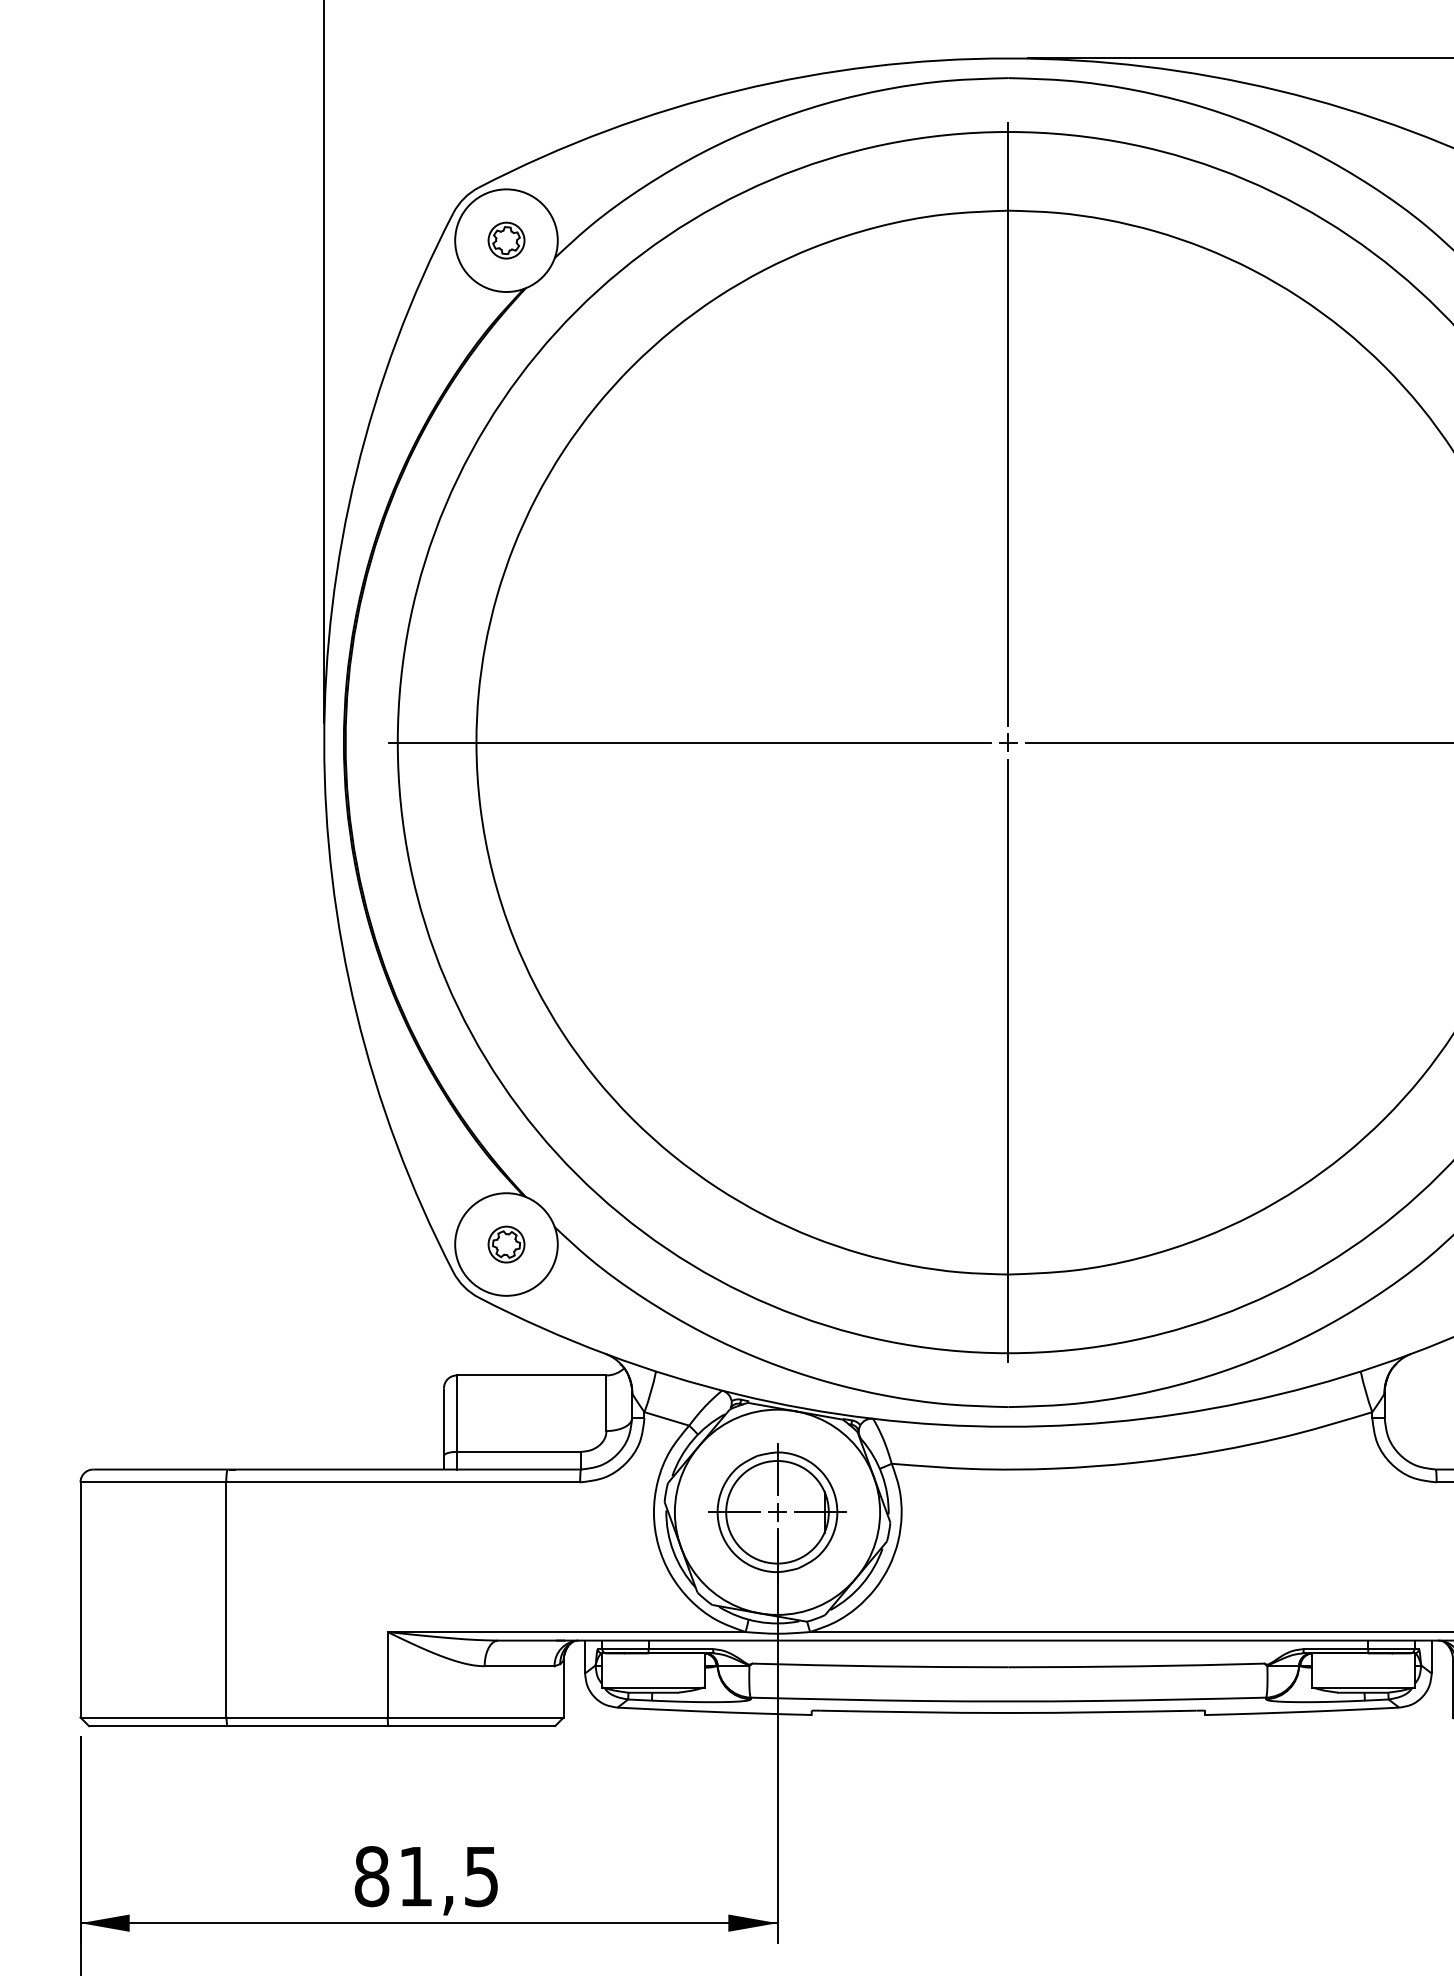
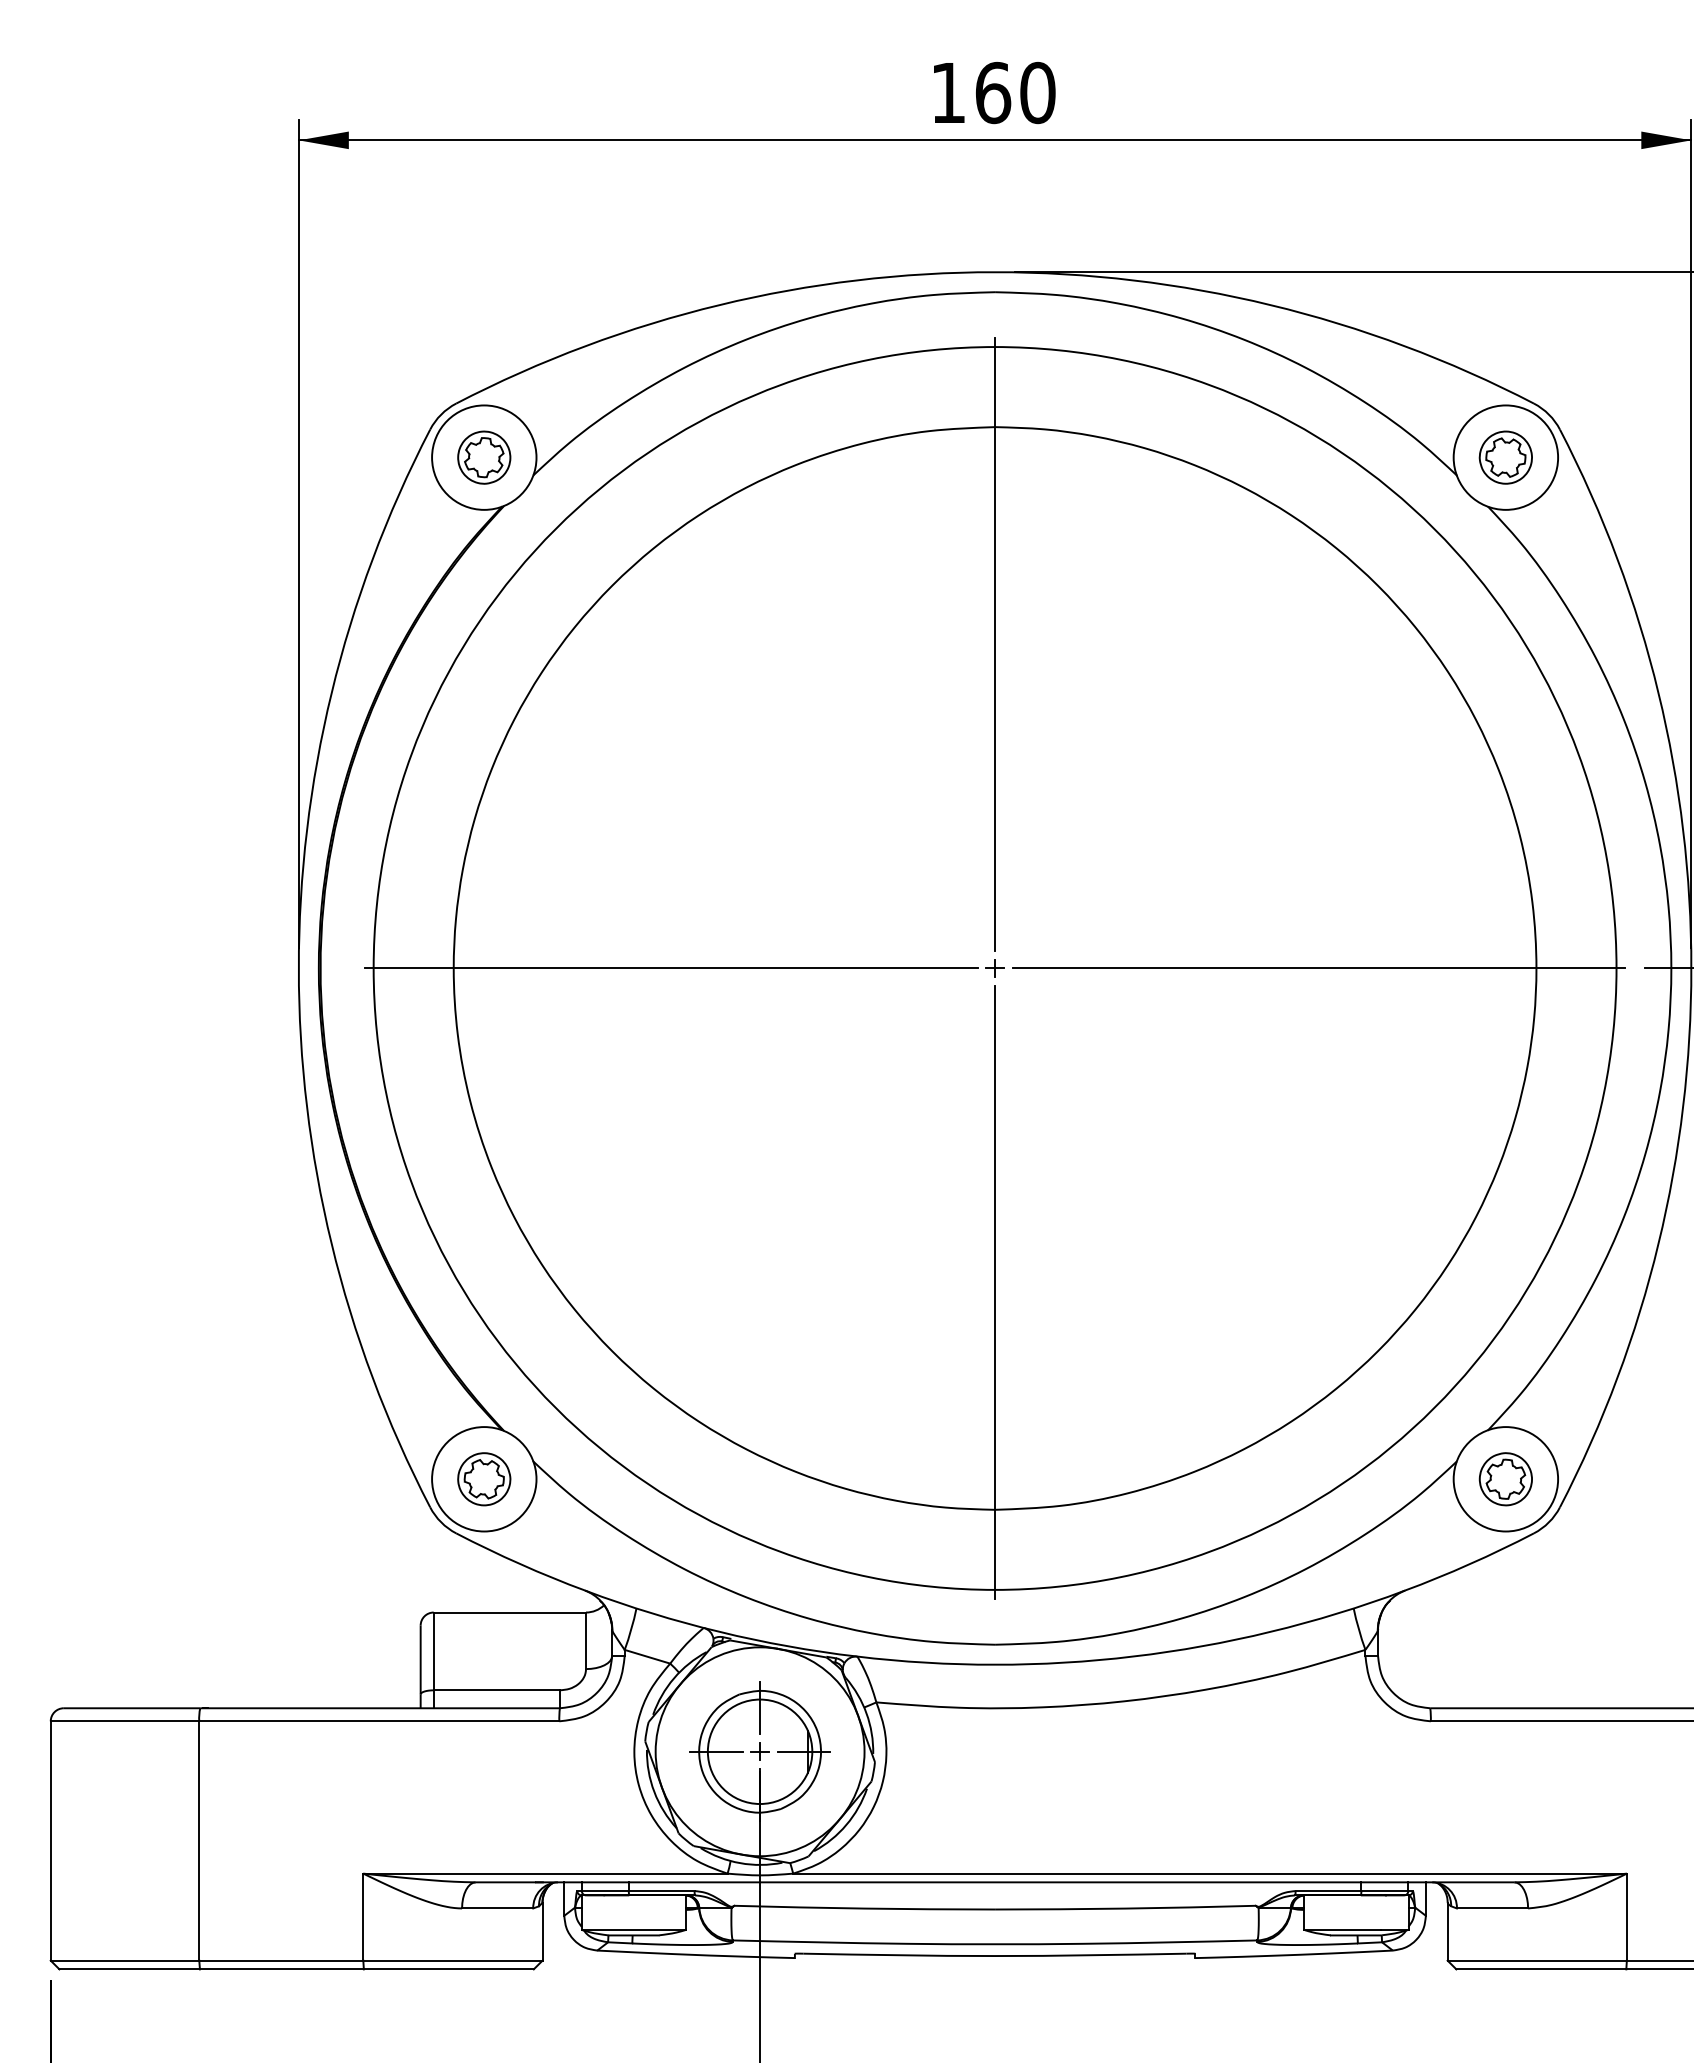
part: (506, 240) -> (484, 457), size x1.43
part: (506, 1244) -> (484, 1479), size x1.43

